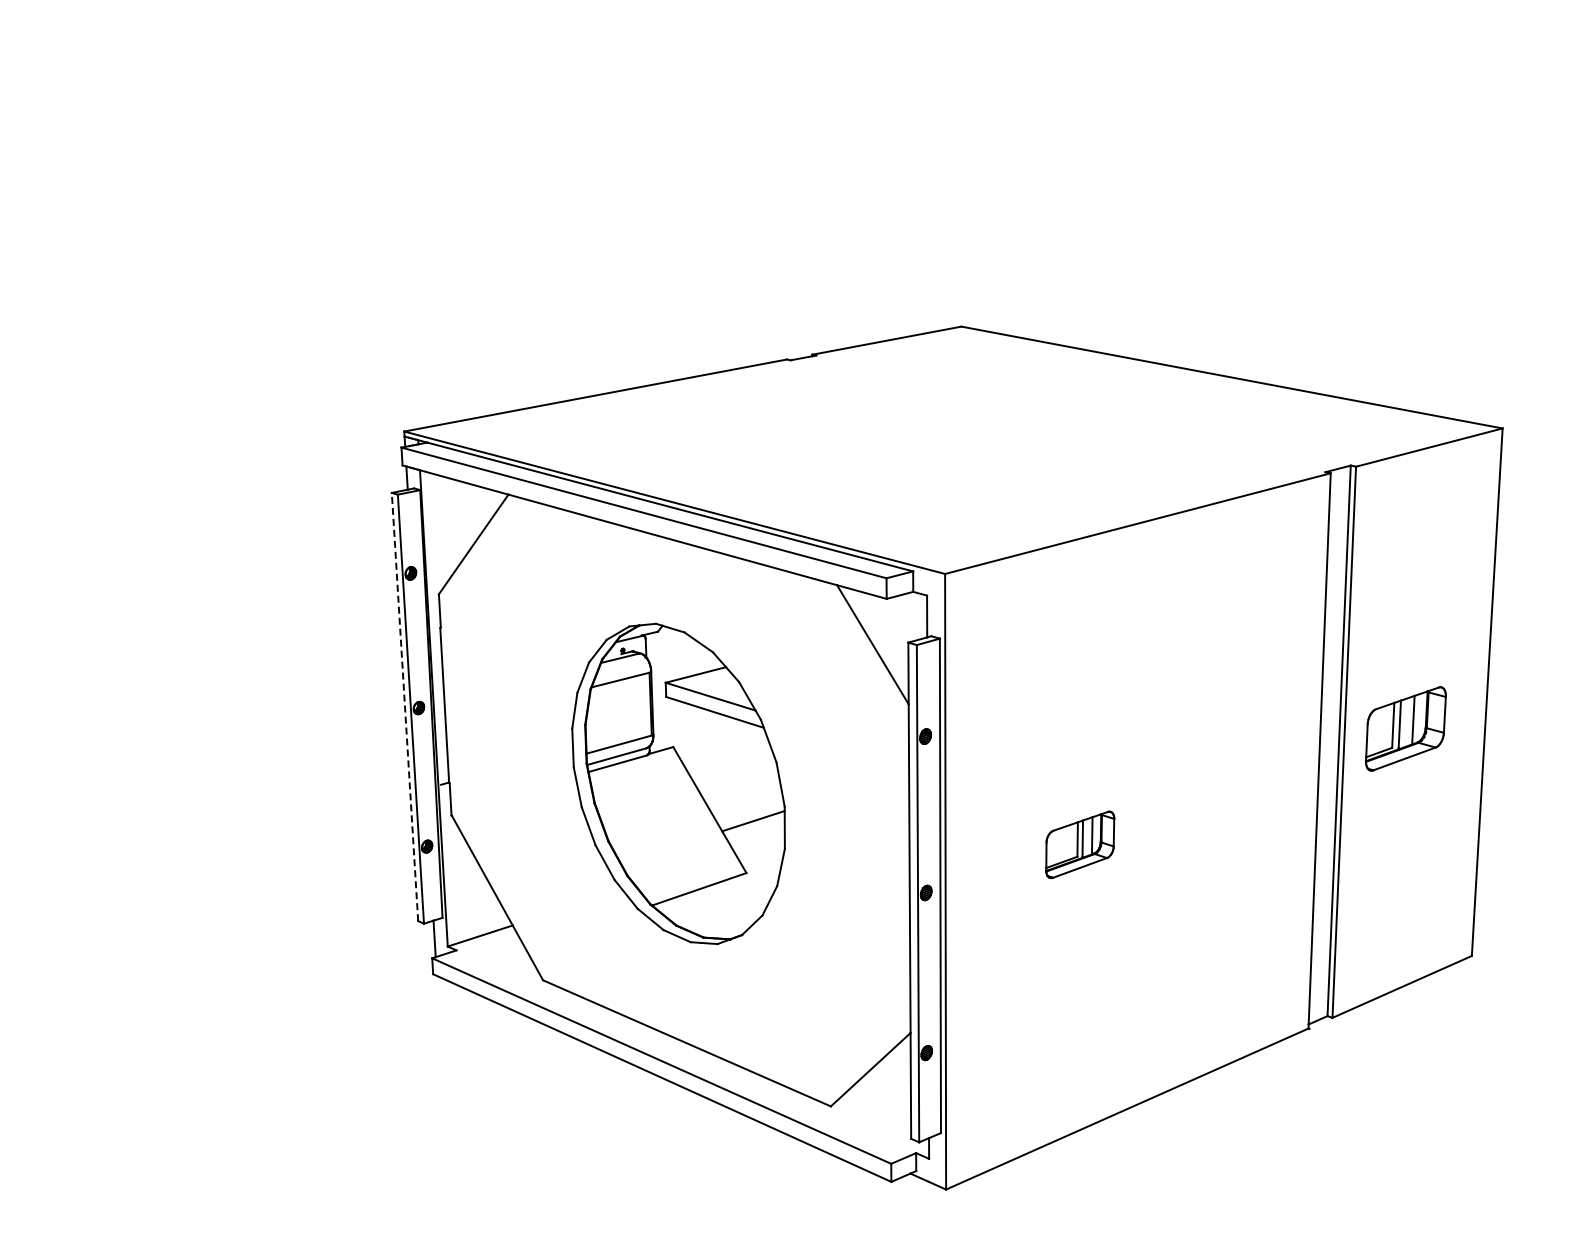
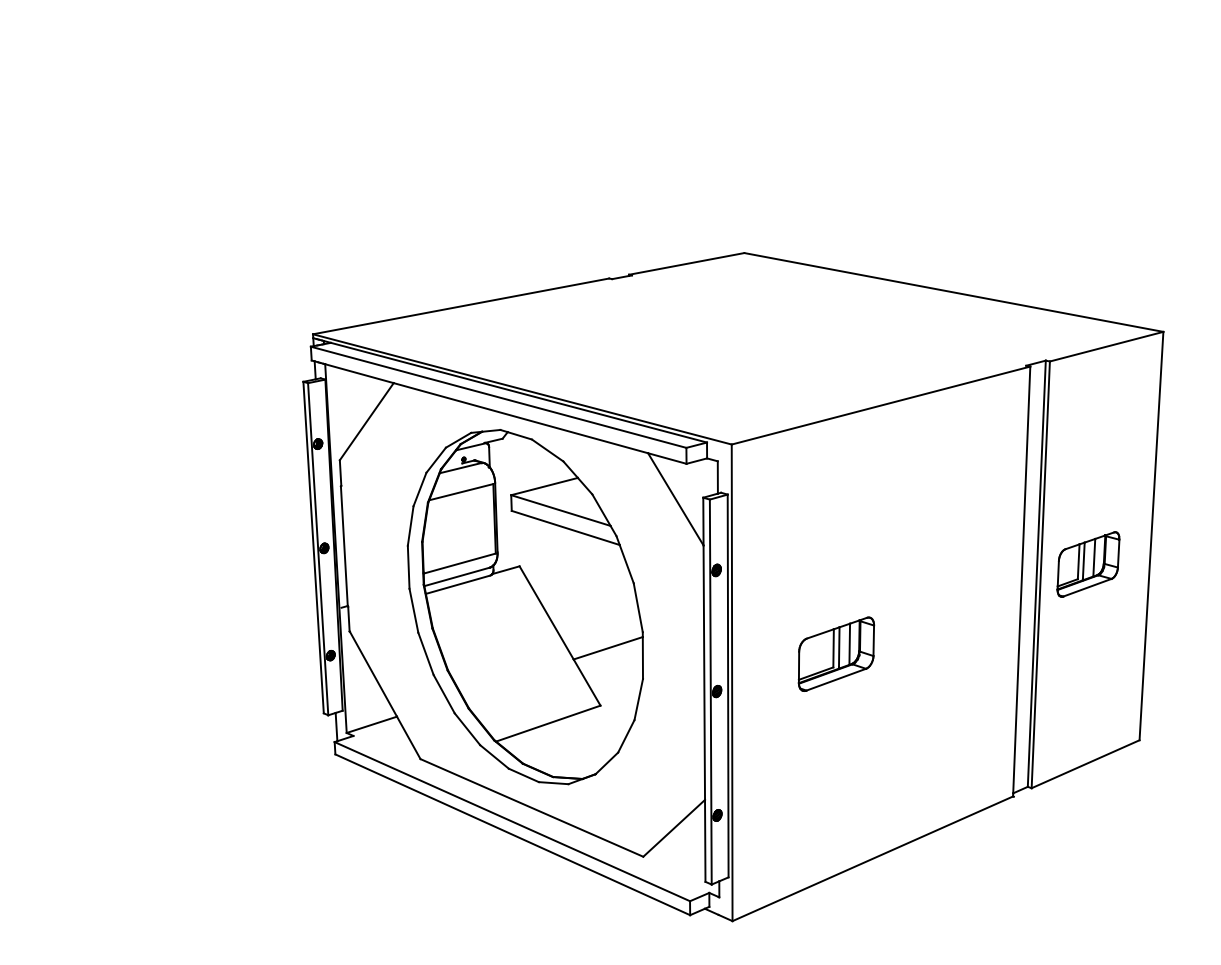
line: (405, 707) -> (313, 547), dashed -> solid
part: (678, 783) -> (525, 606), size x1.43
part: (1079, 844) -> (835, 653), size x1.43

